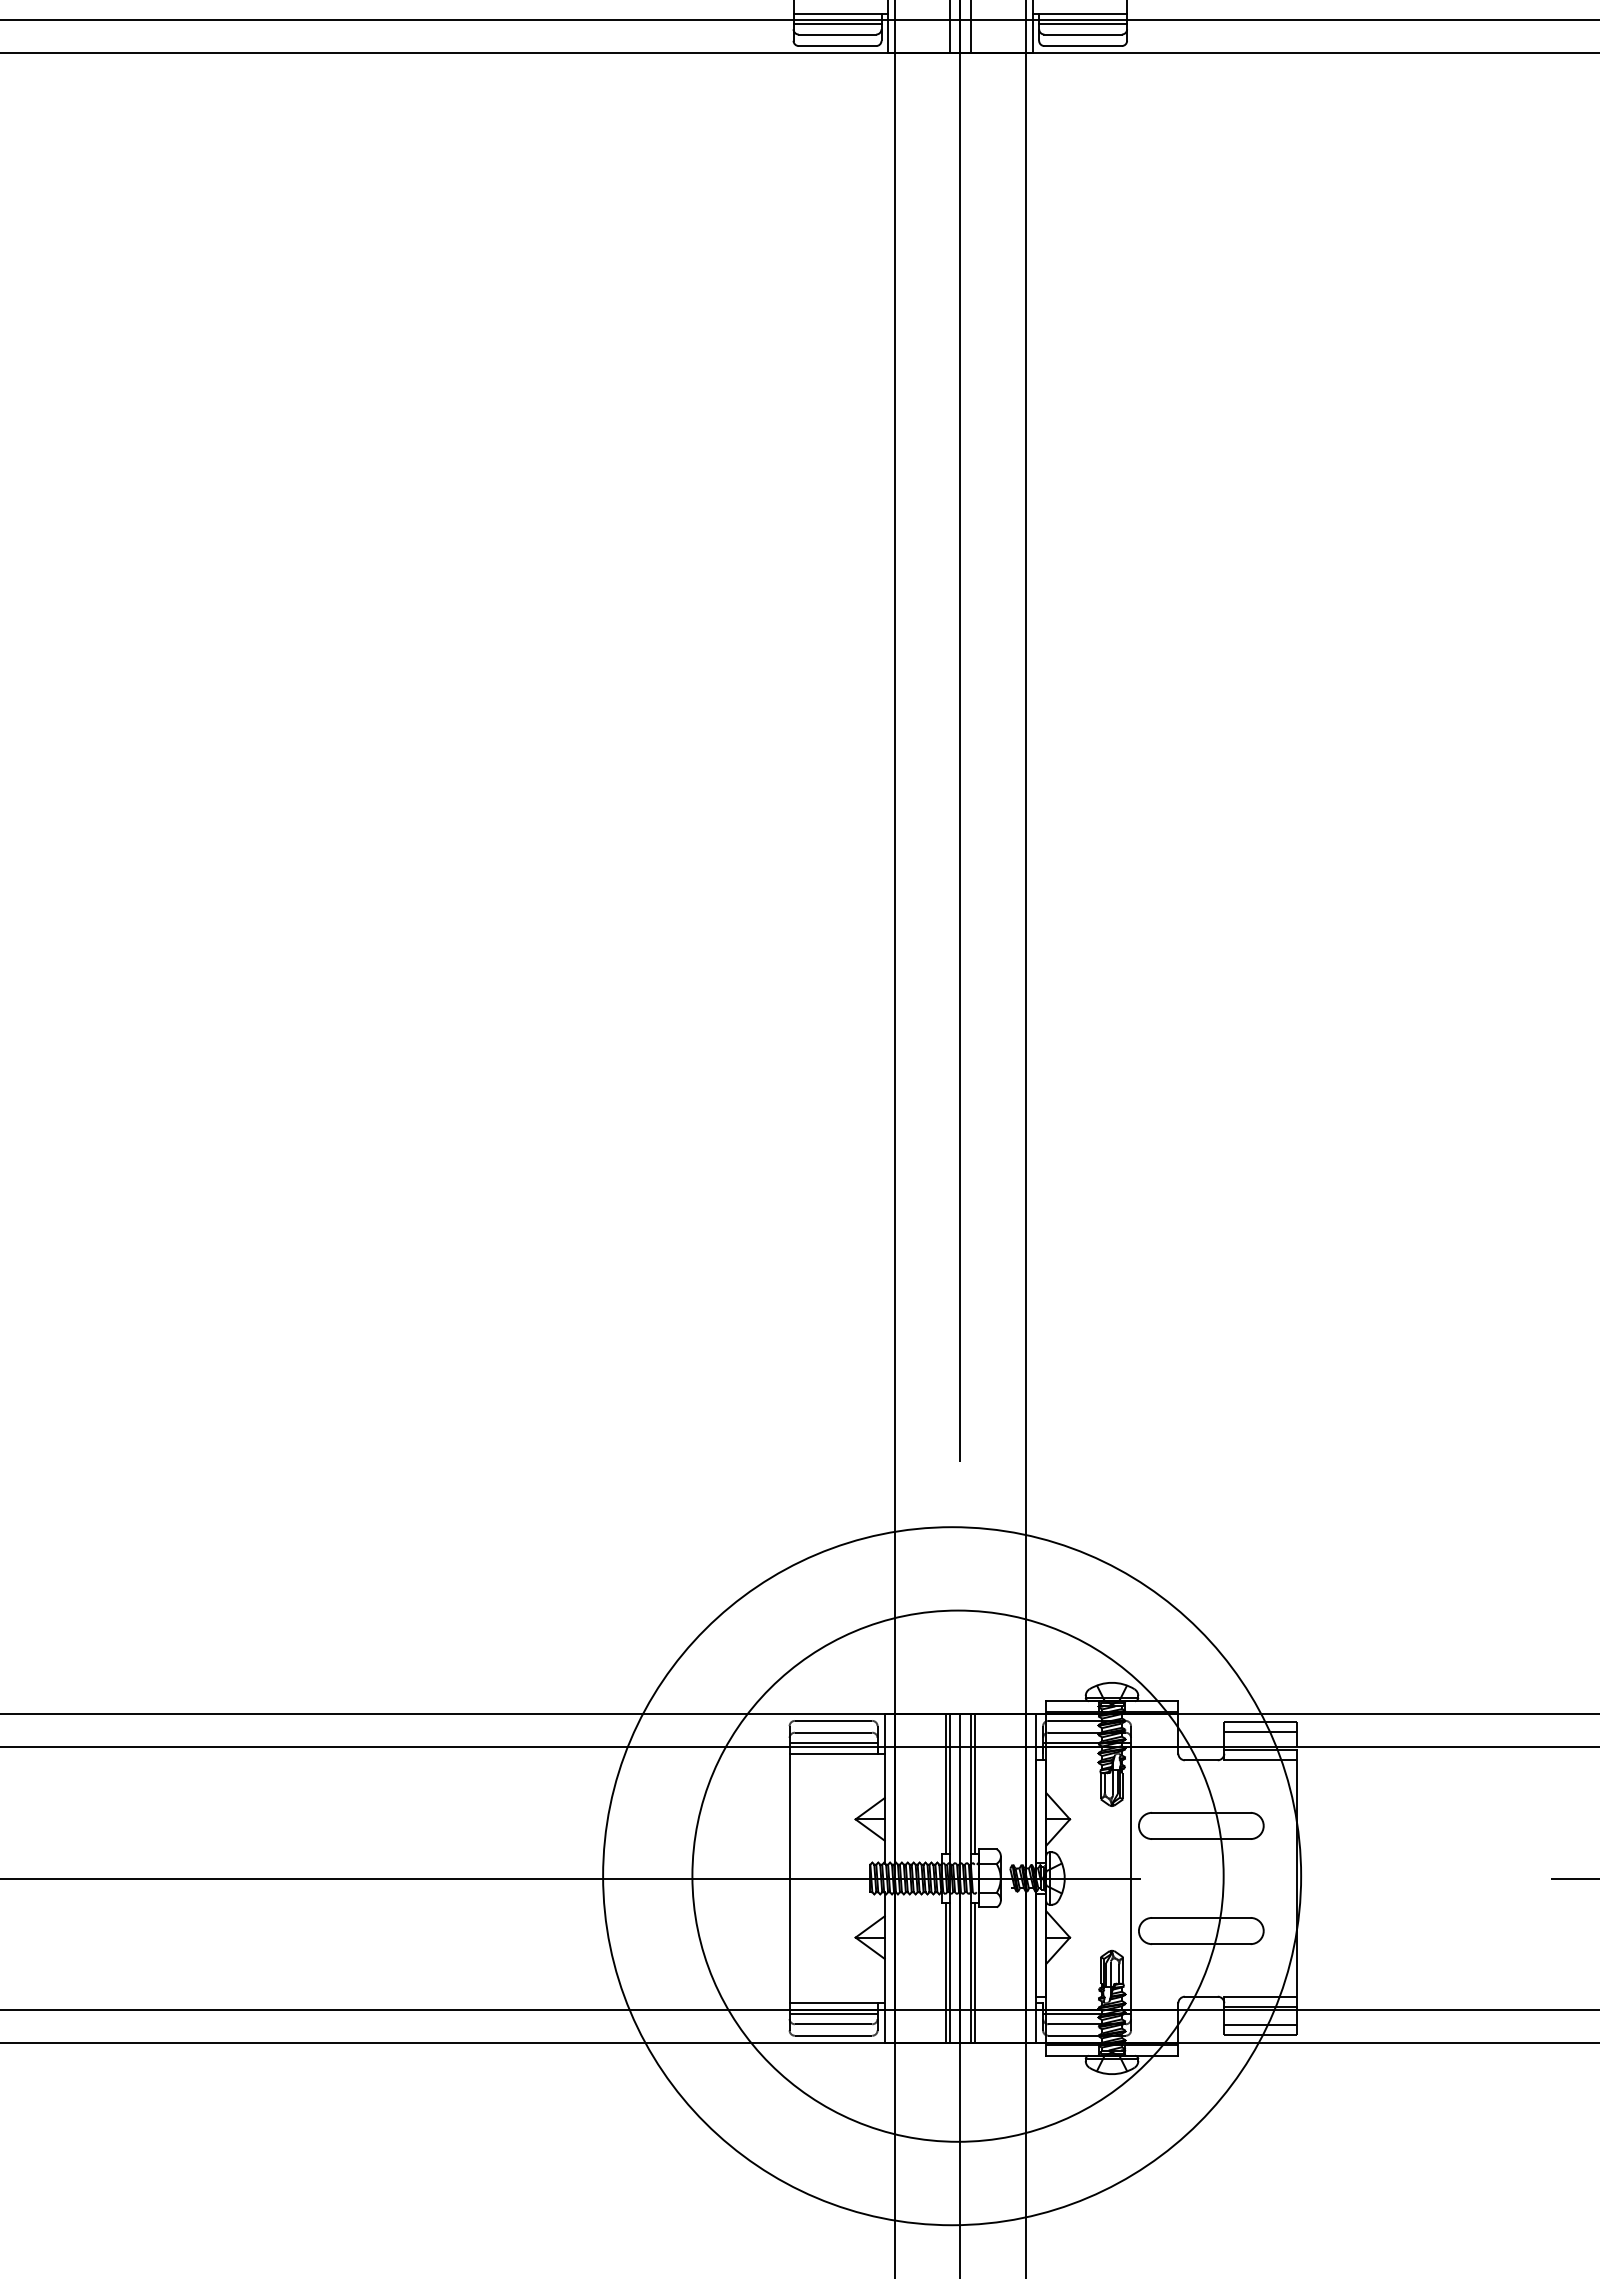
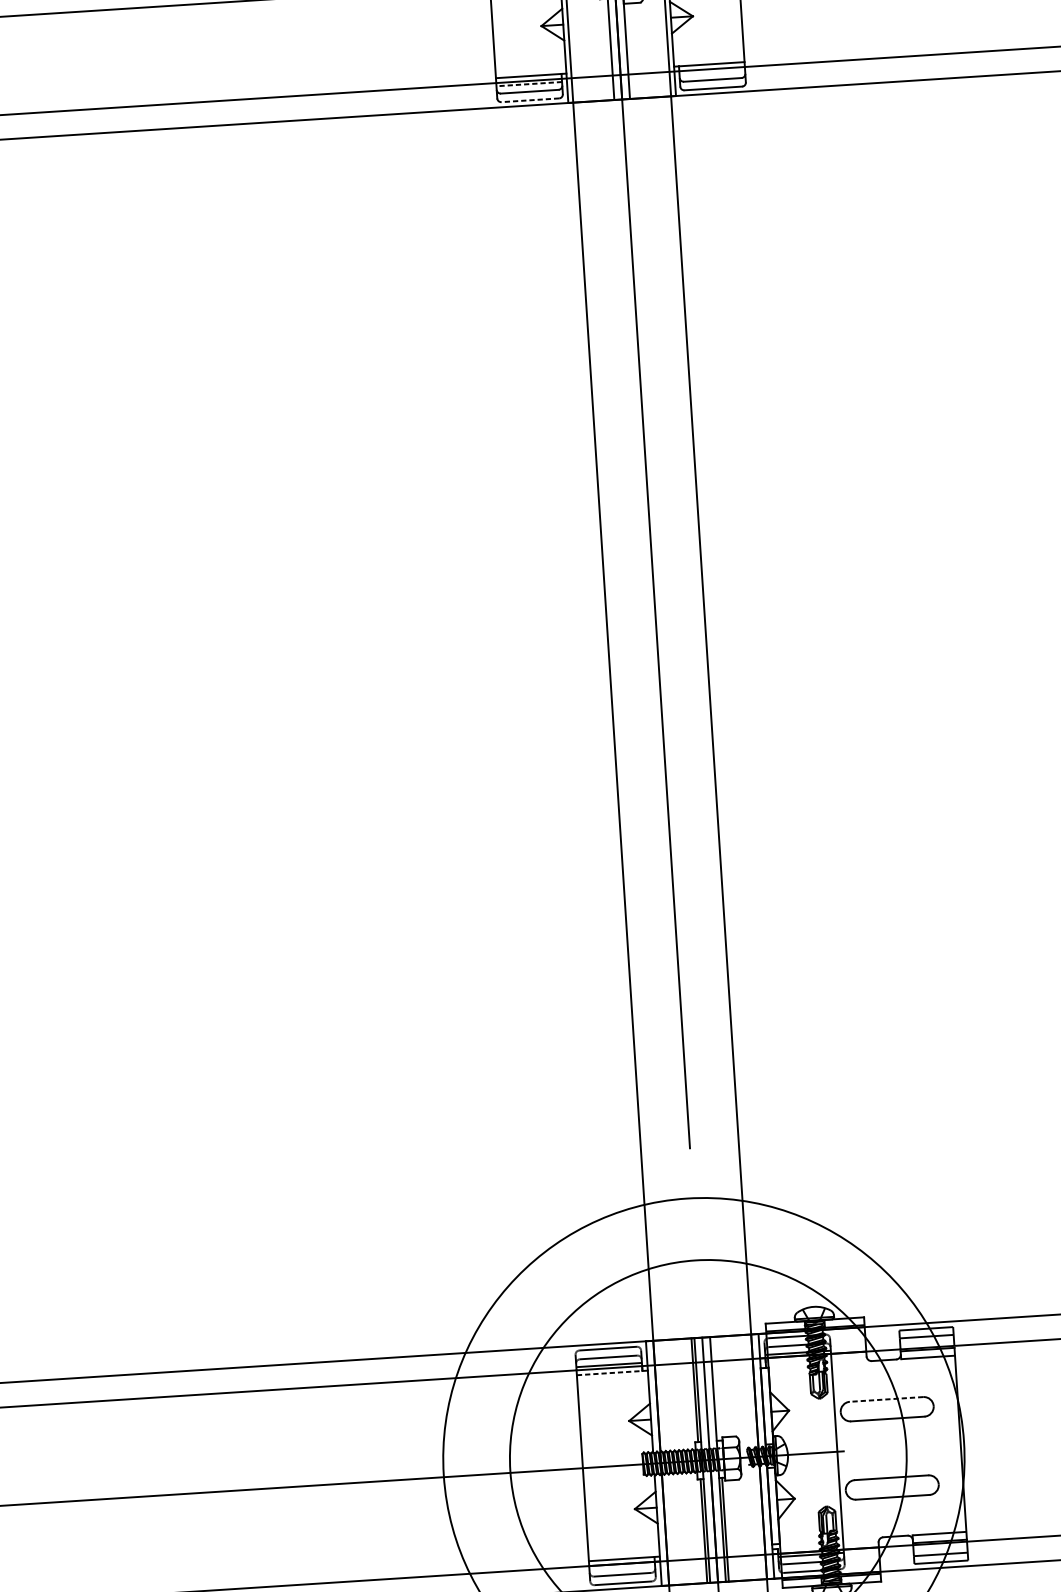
line: (837, 24) -> (529, 84), solid -> dashed
line: (1083, 24) -> (712, 72), removed
line: (837, 46) -> (530, 100), solid -> dashed
line: (833, 1753) -> (609, 1372), solid -> dashed
line: (974, 1783) -> (716, 1388), removed
line: (1200, 1812) -> (885, 1399), solid -> dashed
line: (833, 2014) -> (622, 1567), removed

